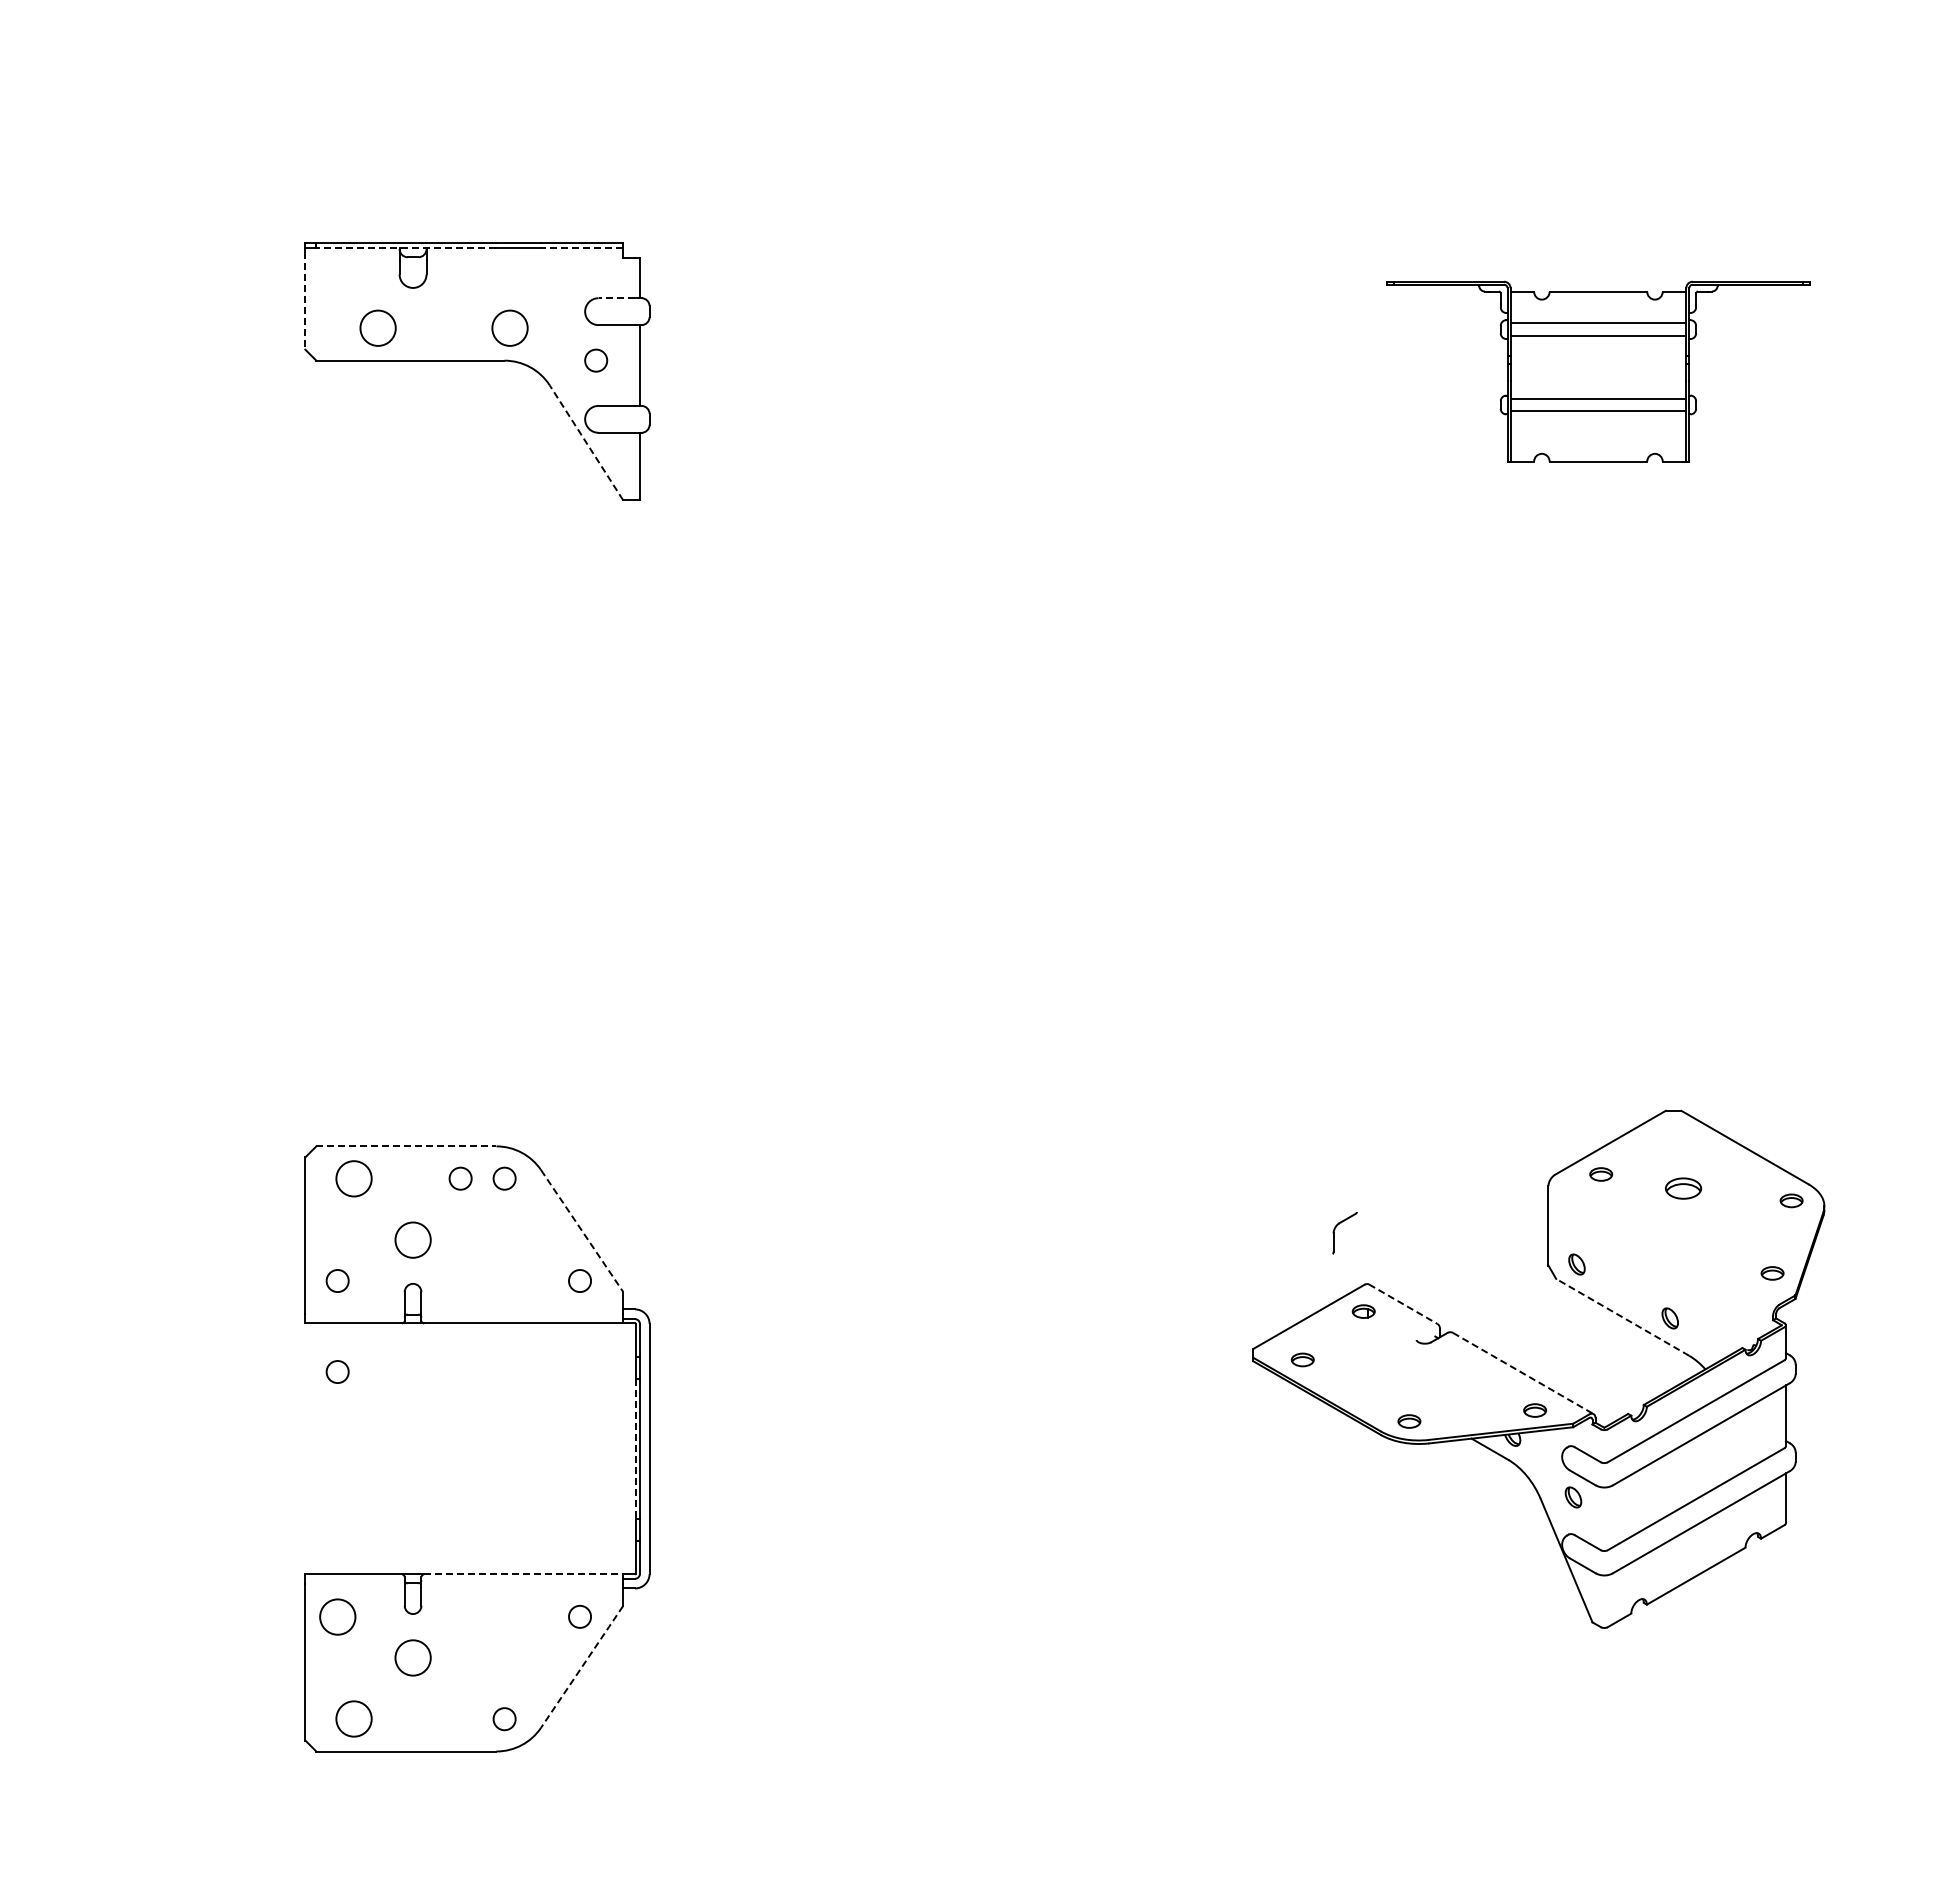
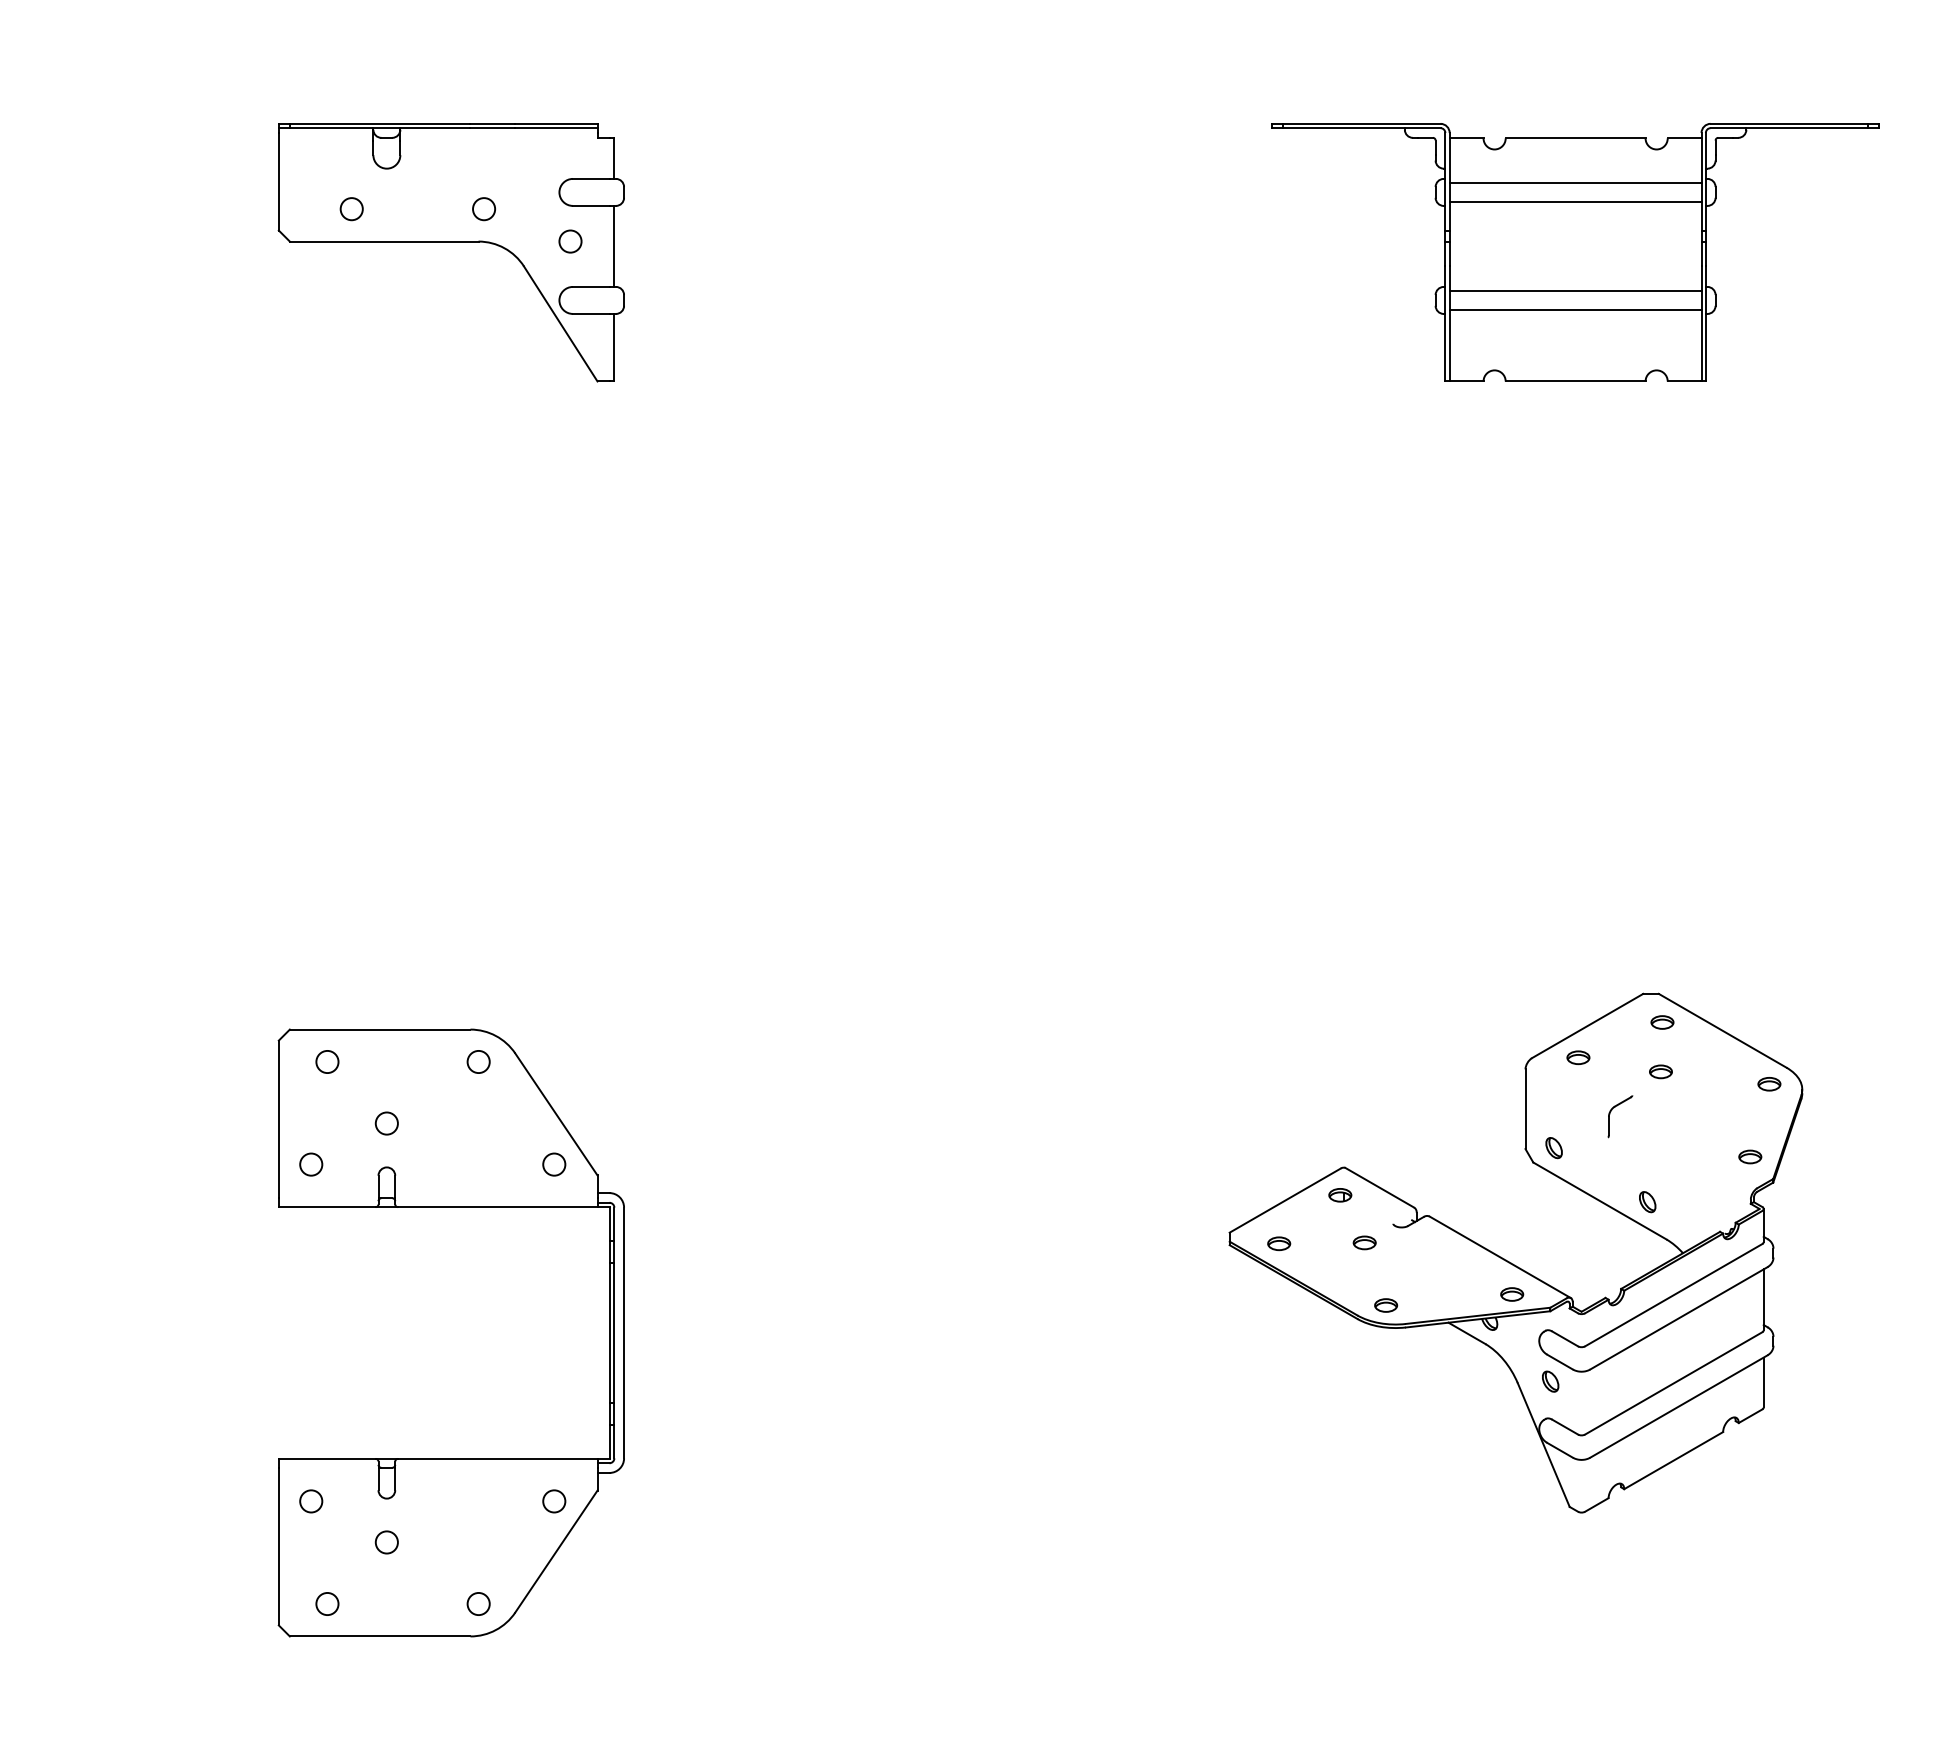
line: (405, 247) -> (379, 128), dashed -> solid
line: (581, 247) -> (555, 128), dashed -> solid
line: (616, 298) -> (590, 179), dashed -> solid
line: (305, 301) -> (278, 182), dashed -> solid
circle: (377, 328) -> (351, 209), size x0.62
circle: (509, 328) -> (483, 209), size x0.62
part: (1598, 371) -> (1575, 252), size x1.43
line: (586, 442) -> (560, 323), dashed -> solid
part: (1684, 1139) -> (1661, 1022), added
line: (406, 1146) -> (380, 1029), dashed -> solid
circle: (353, 1178) -> (327, 1061), size x0.62
circle: (460, 1178) -> (434, 1061), removed
part: (1683, 1188) -> (1660, 1071), size x0.62
part: (1335, 1229) -> (1610, 1112), moved
line: (582, 1231) -> (556, 1114), dashed -> solid
circle: (412, 1239) -> (386, 1122), size x0.62
line: (1403, 1304) -> (1380, 1188), dashed -> solid
line: (1622, 1317) -> (1599, 1201), dashed -> solid
part: (1387, 1358) -> (1364, 1242), added
circle: (337, 1371) -> (311, 1255), removed
line: (1523, 1373) -> (1500, 1257), dashed -> solid
line: (635, 1448) -> (609, 1332), dashed -> solid
line: (524, 1574) -> (498, 1458), dashed -> solid
circle: (337, 1616) -> (311, 1501), size x0.62
circle: (412, 1657) -> (386, 1542), size x0.62
line: (581, 1667) -> (555, 1552), dashed -> solid
circle: (353, 1719) -> (327, 1604), size x0.62

